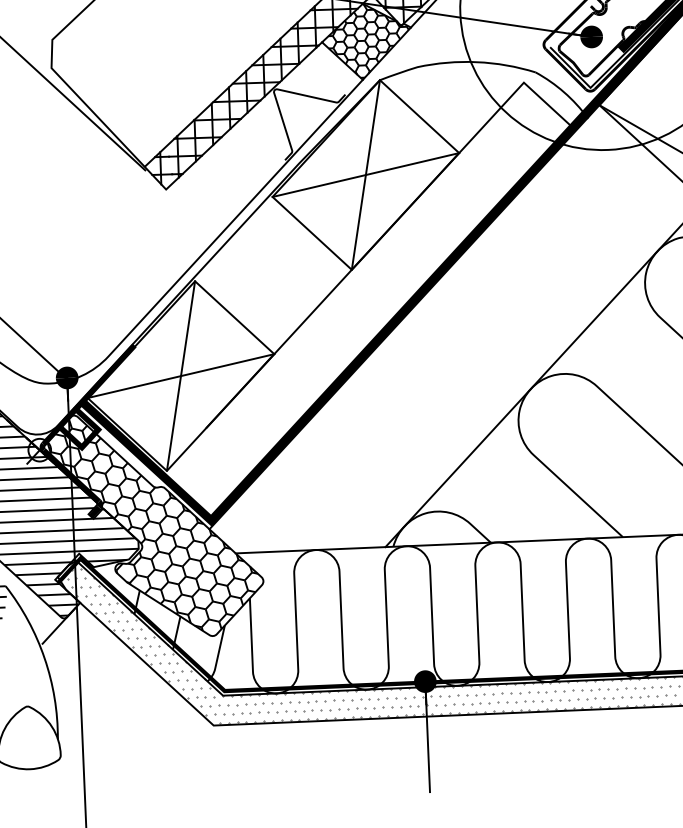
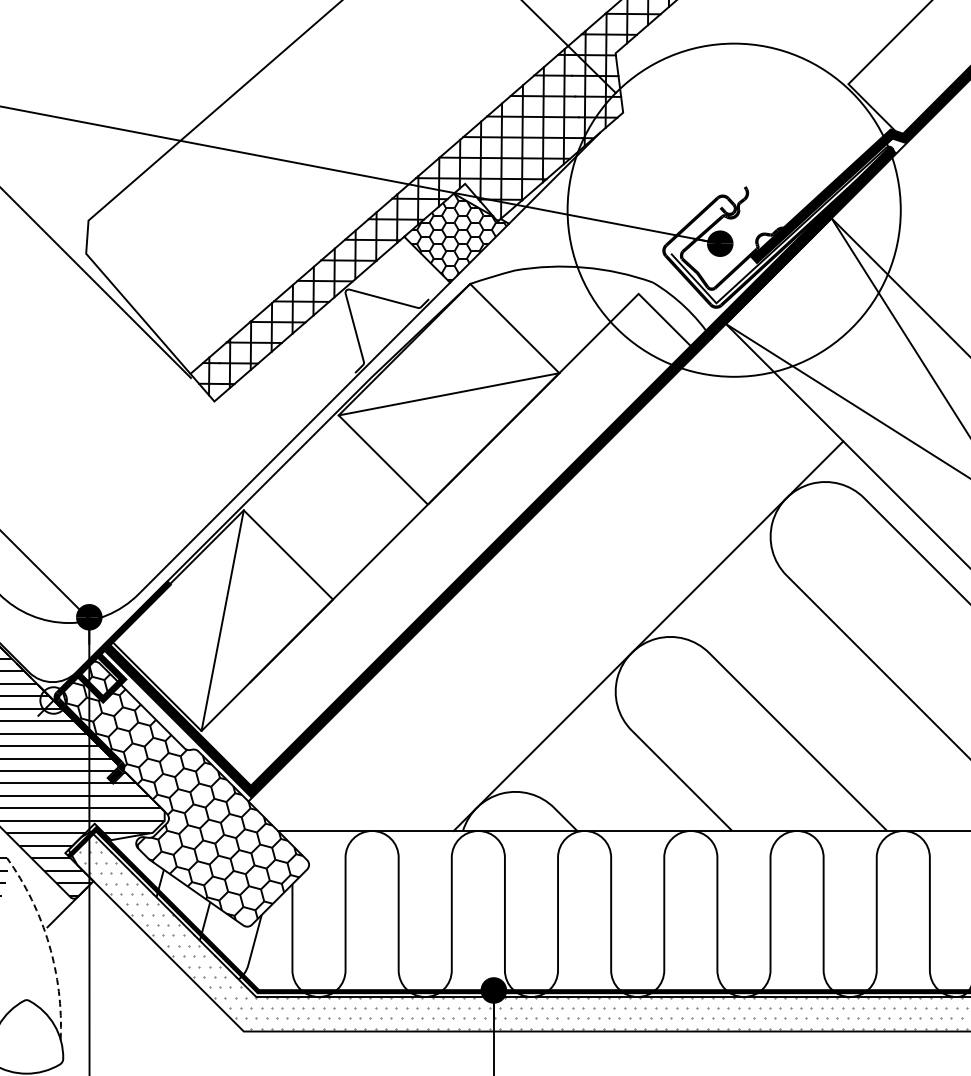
line: (365, 174) -> (448, 393), removed
line: (180, 375) -> (222, 620), removed
arc: (44, 658) -> (49, 944), solid -> dashed

